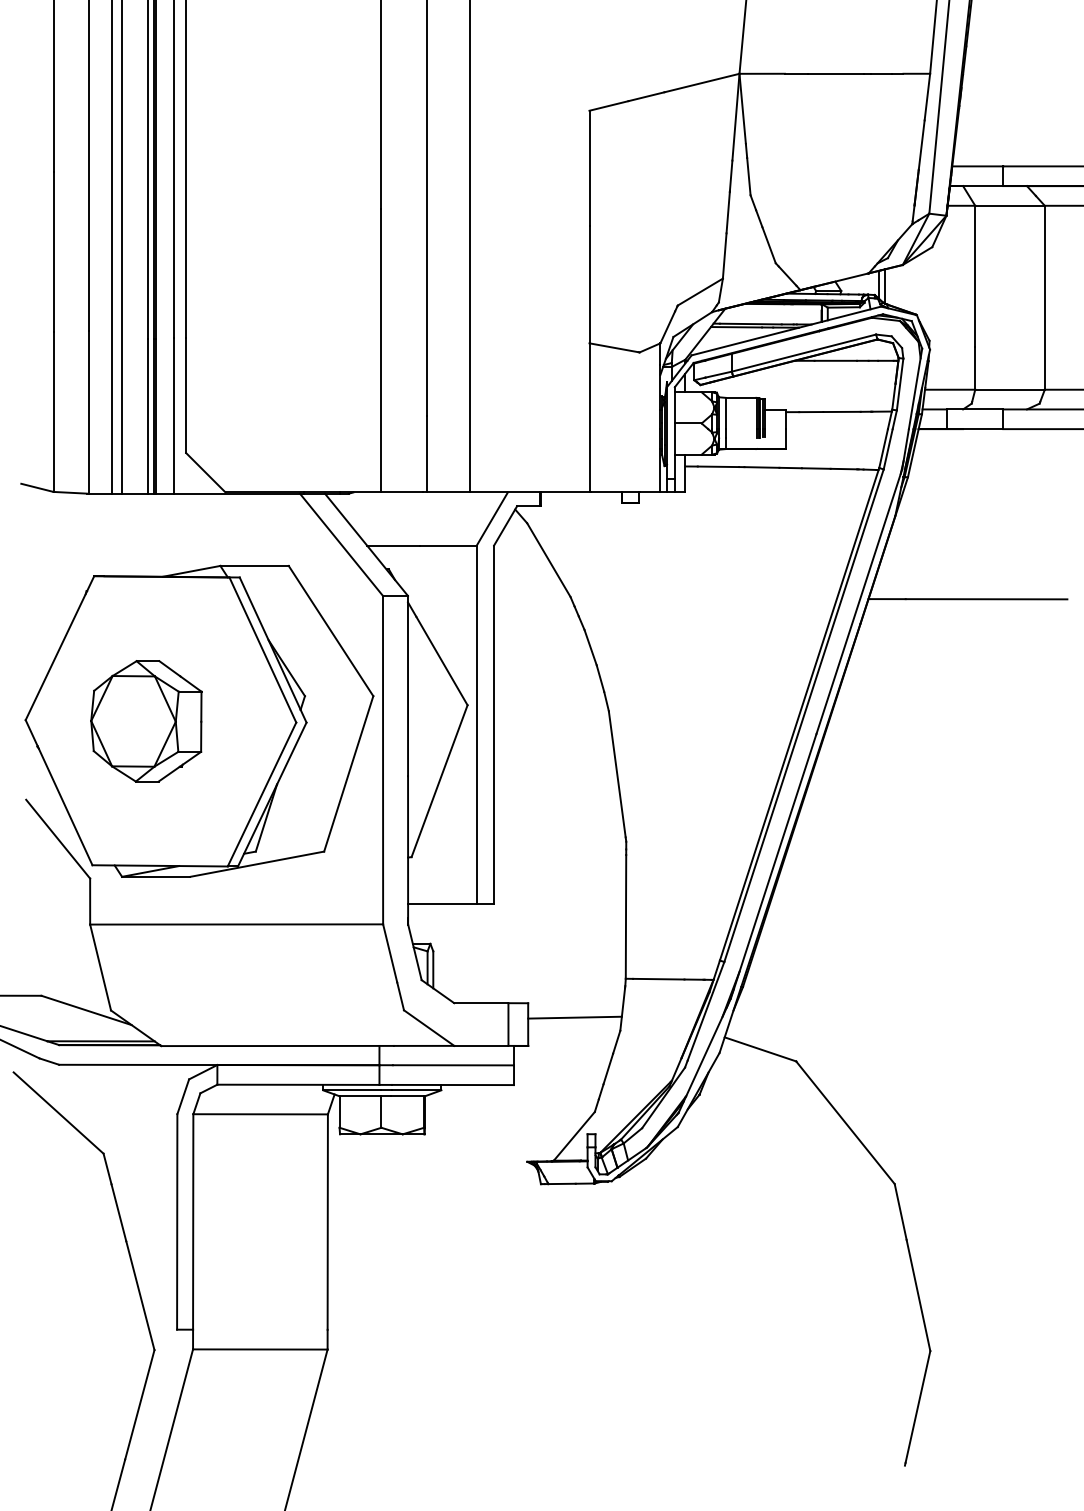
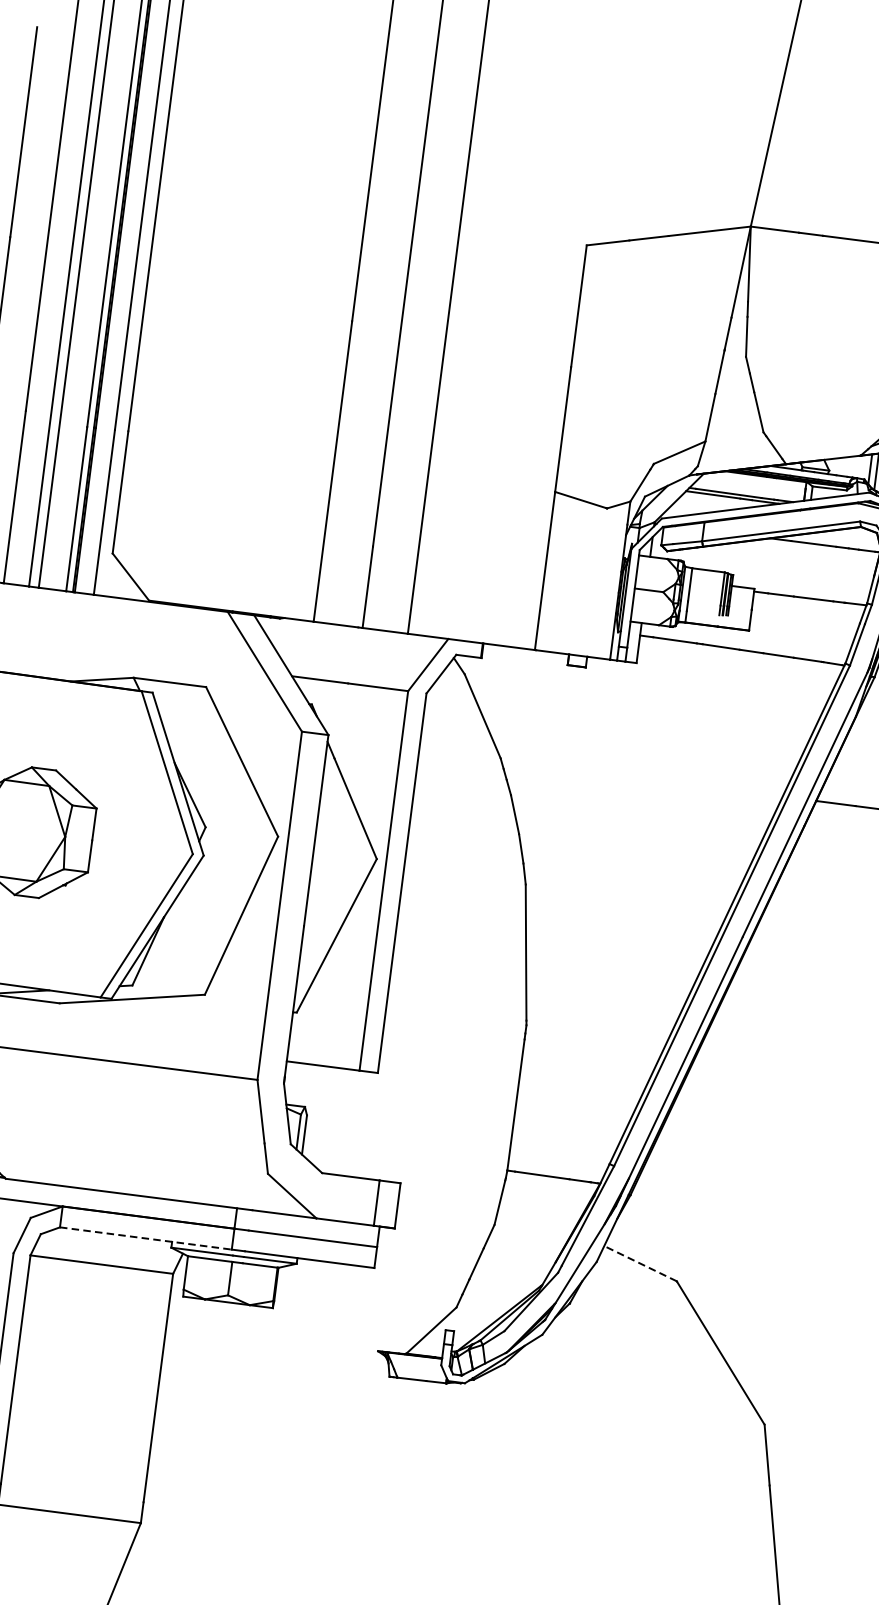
line: (574, 1017) -> (447, 1204), removed
line: (760, 1049) -> (640, 1263), solid -> dashed
line: (298, 1084) -> (146, 1238), solid -> dashed

